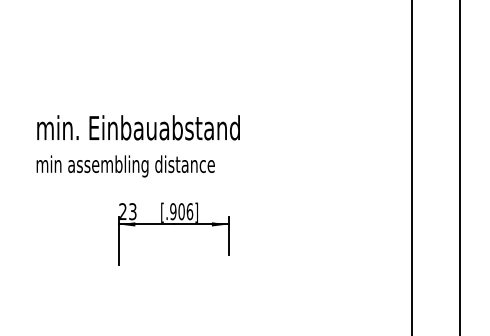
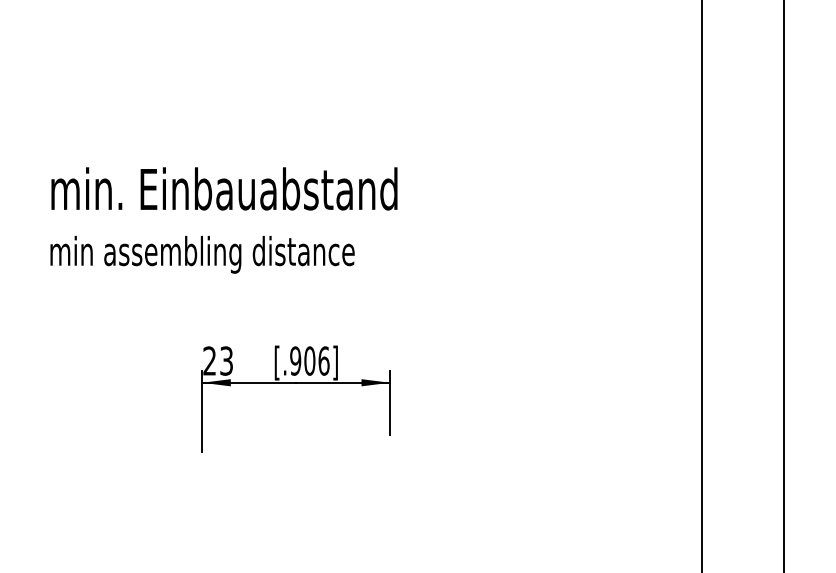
text: (137, 146) -> (222, 220), moved

